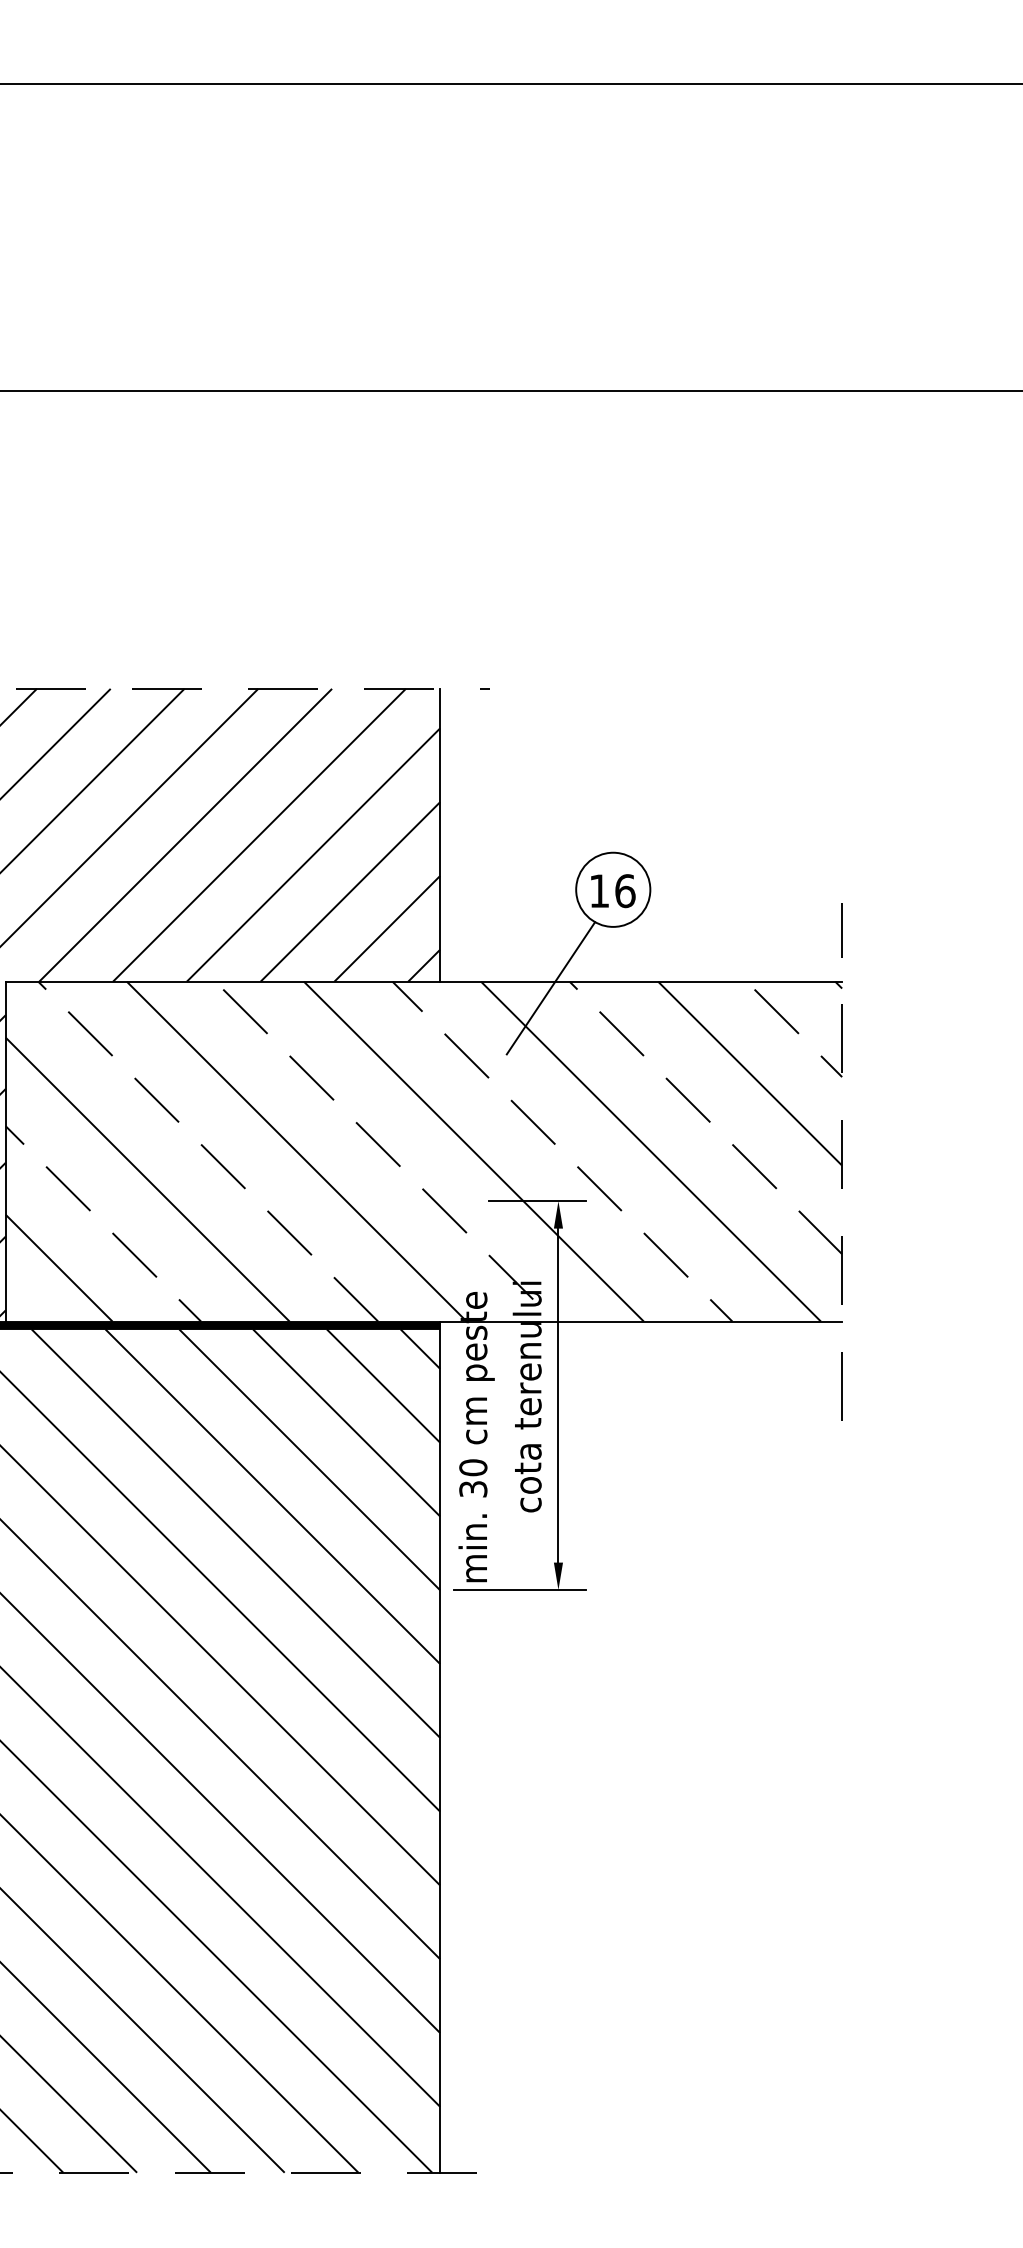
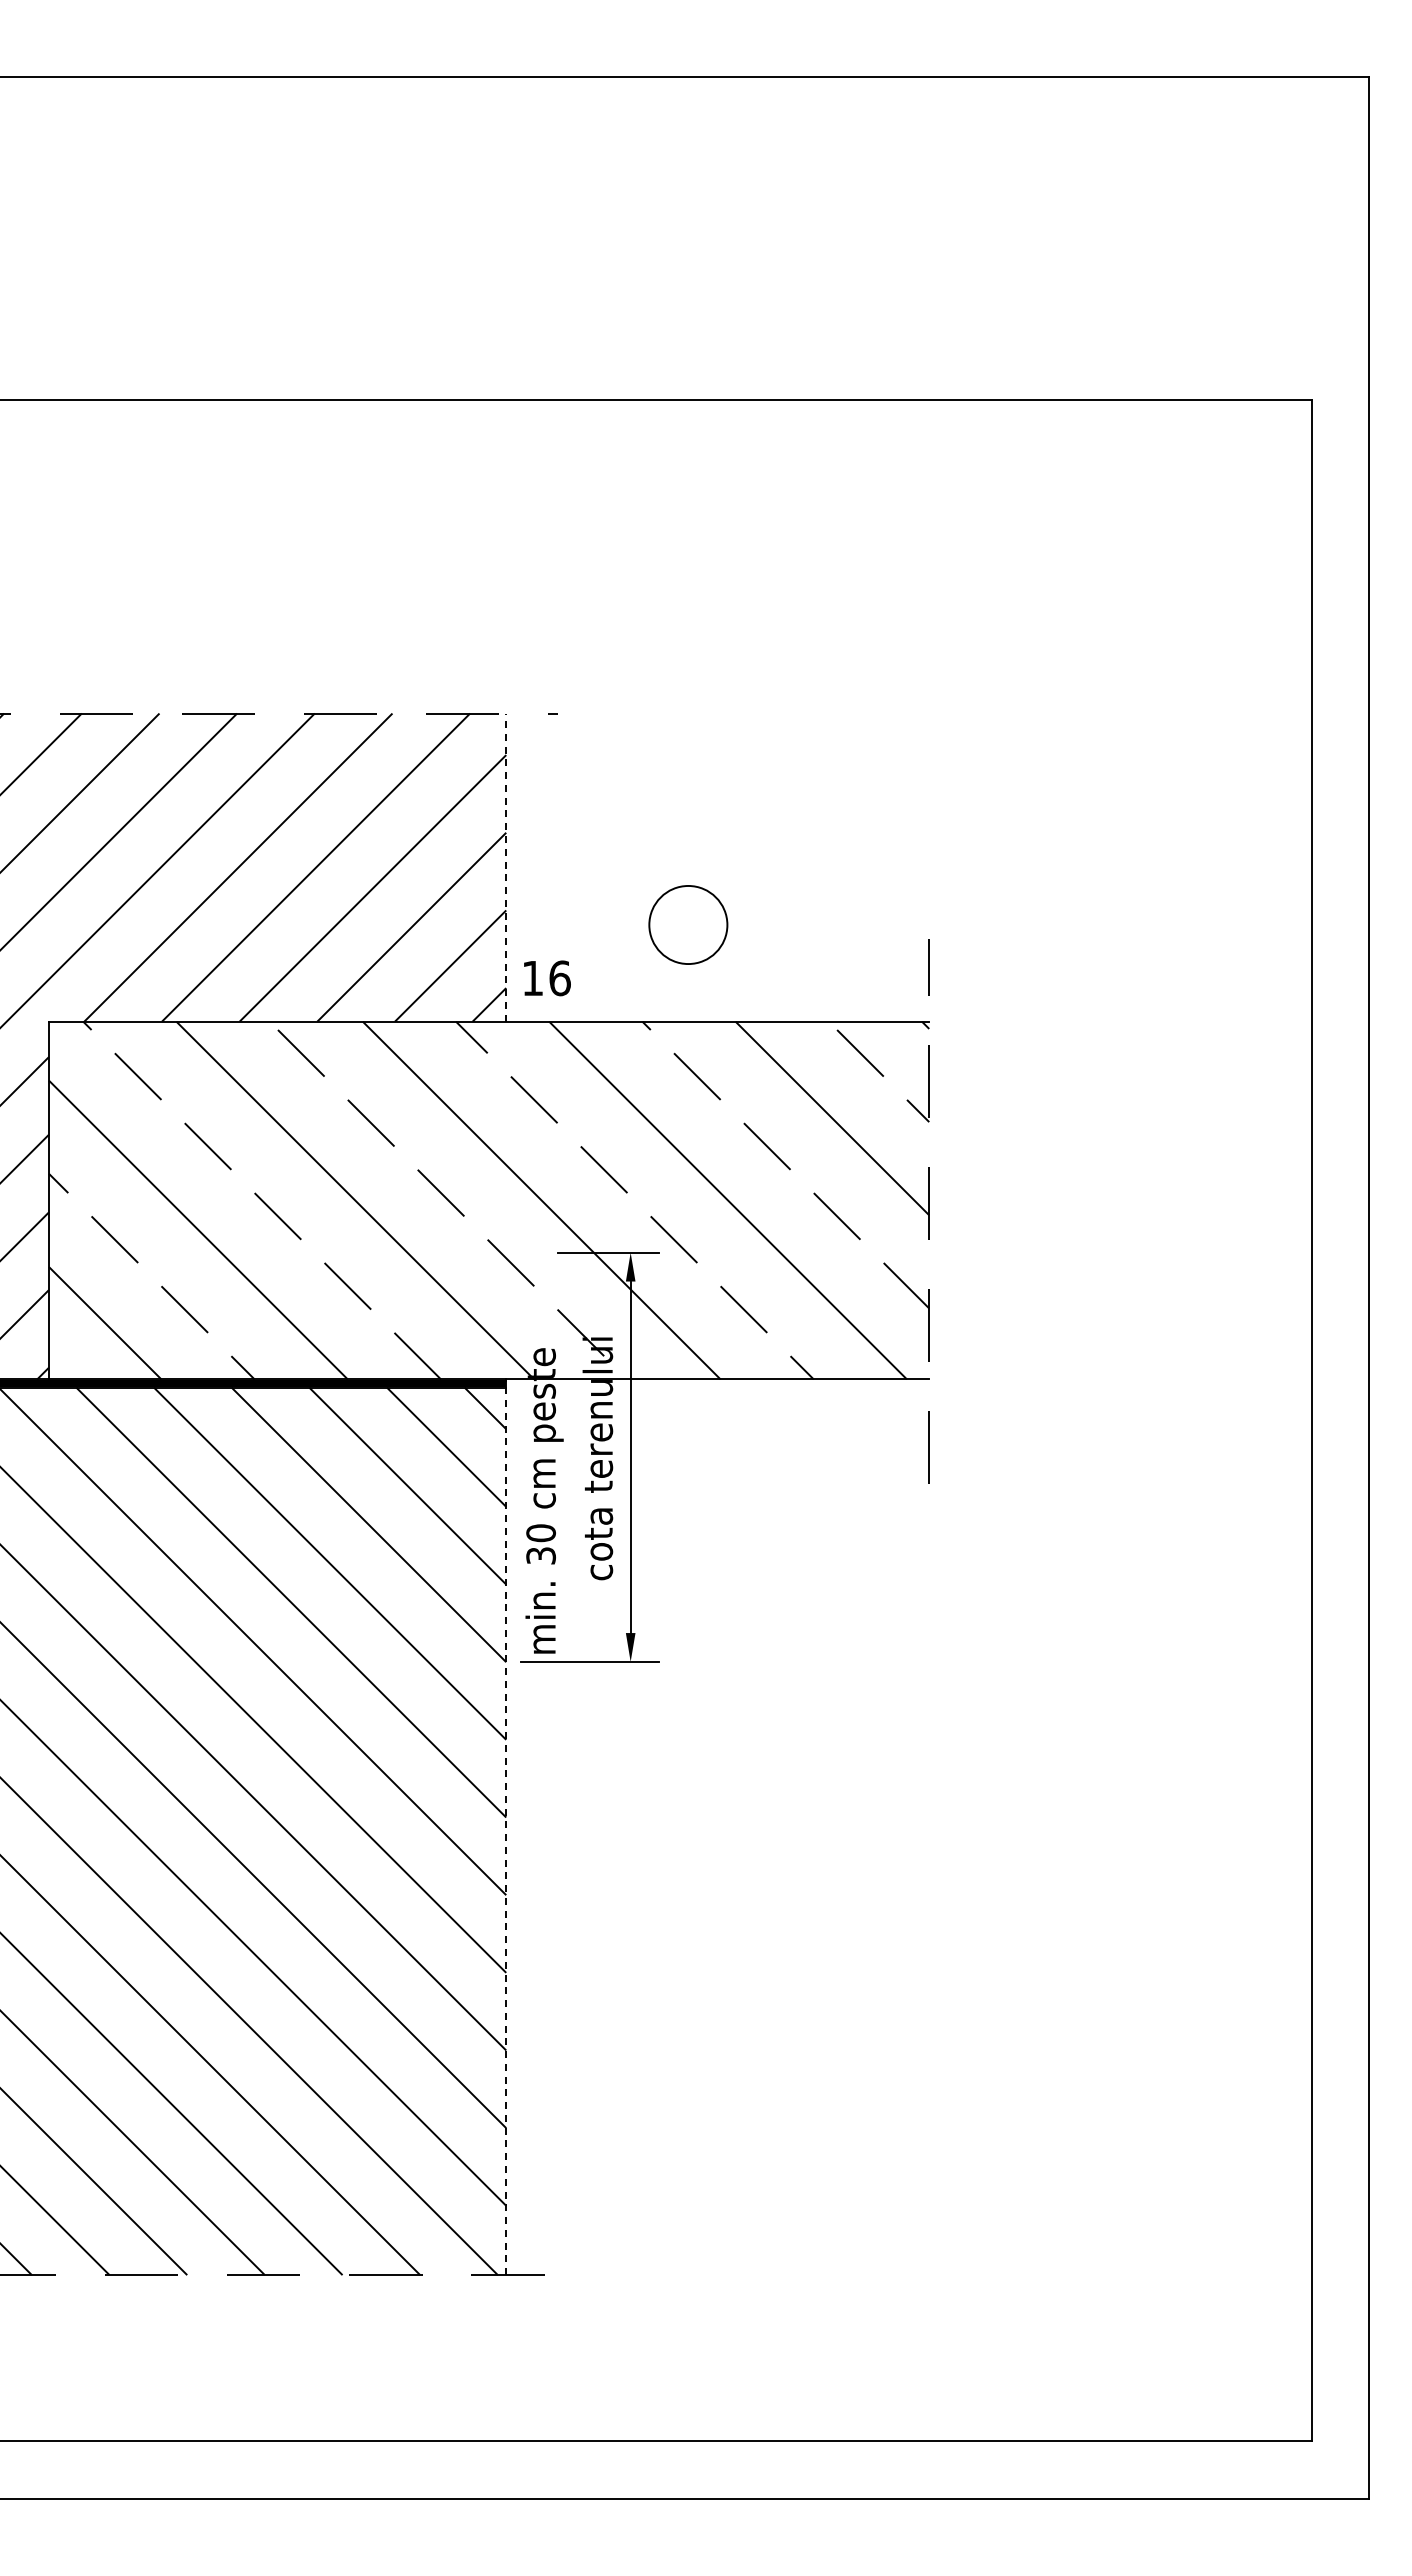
line: (440, 835) -> (506, 867), solid -> dashed
text: (613, 891) -> (547, 978), moved
line: (550, 988) -> (622, 1028), removed
line: (440, 1747) -> (506, 1827), solid -> dashed

